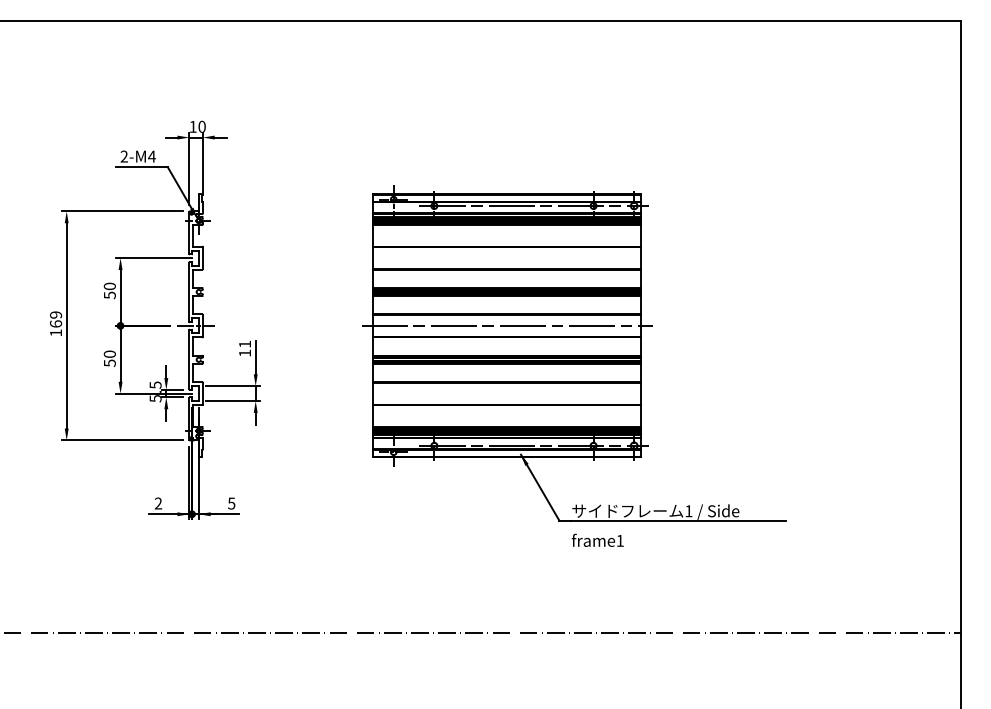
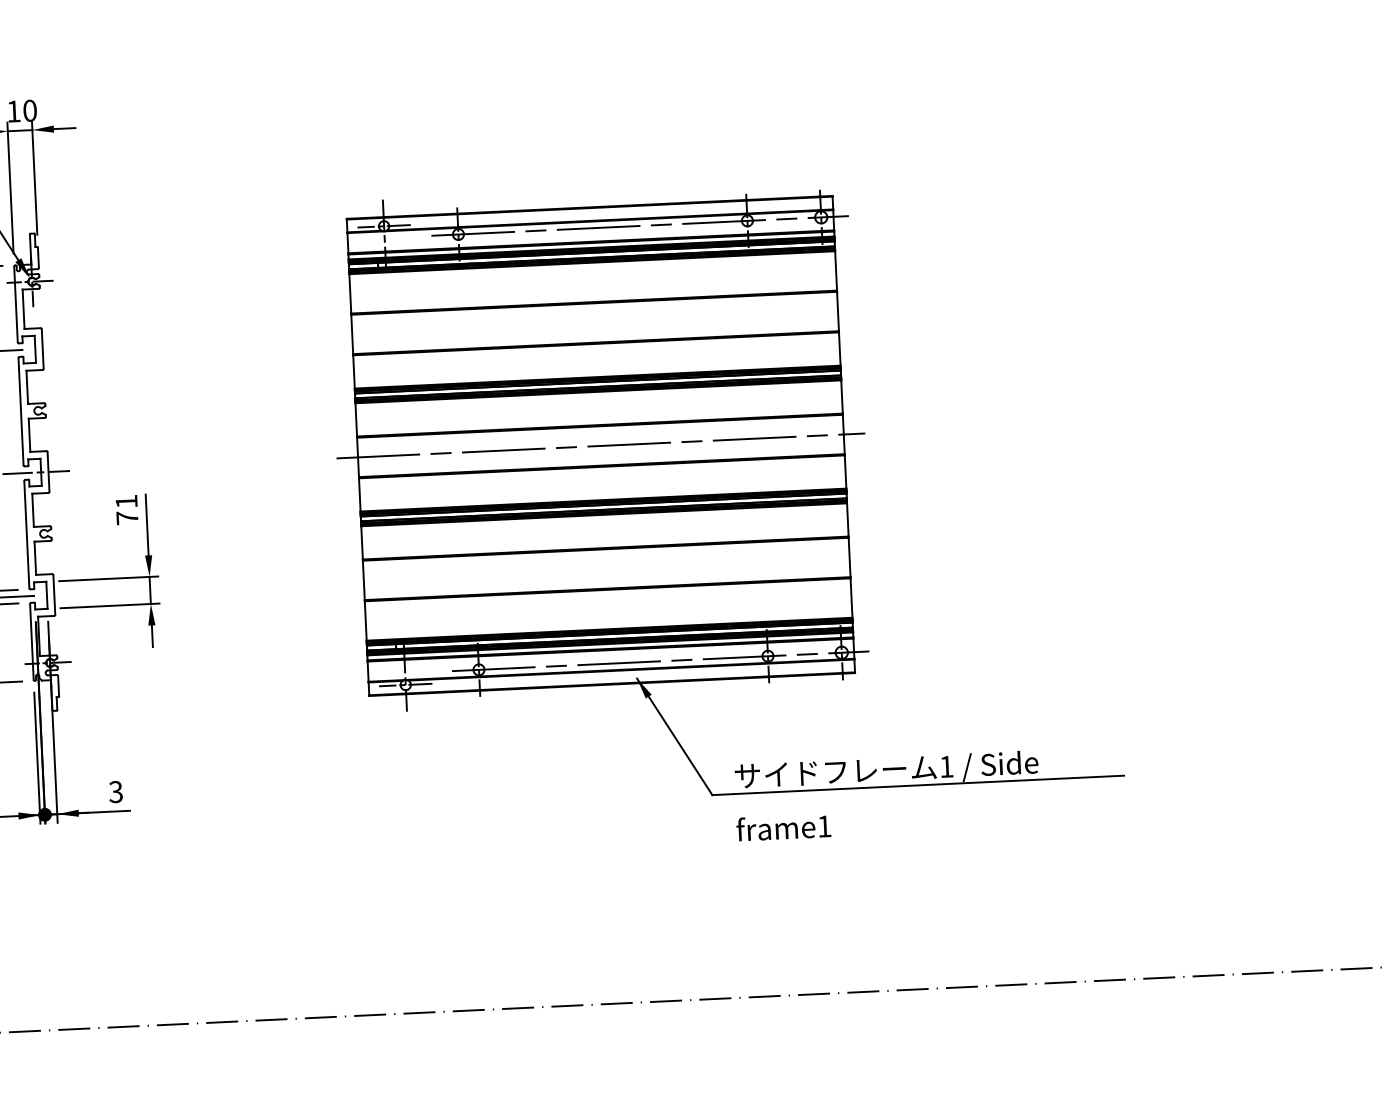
text: (244, 352) -> (126, 516), 11 -> 71
text: (231, 502) -> (115, 790), 5 -> 3

